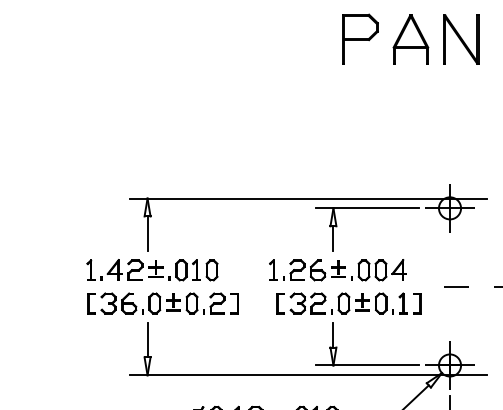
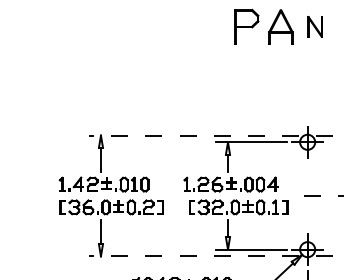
part: (460, 38) -> (314, 26), size x0.6
line: (307, 198) -> (210, 135), solid -> dashed
line: (307, 375) -> (210, 256), solid -> dashed

